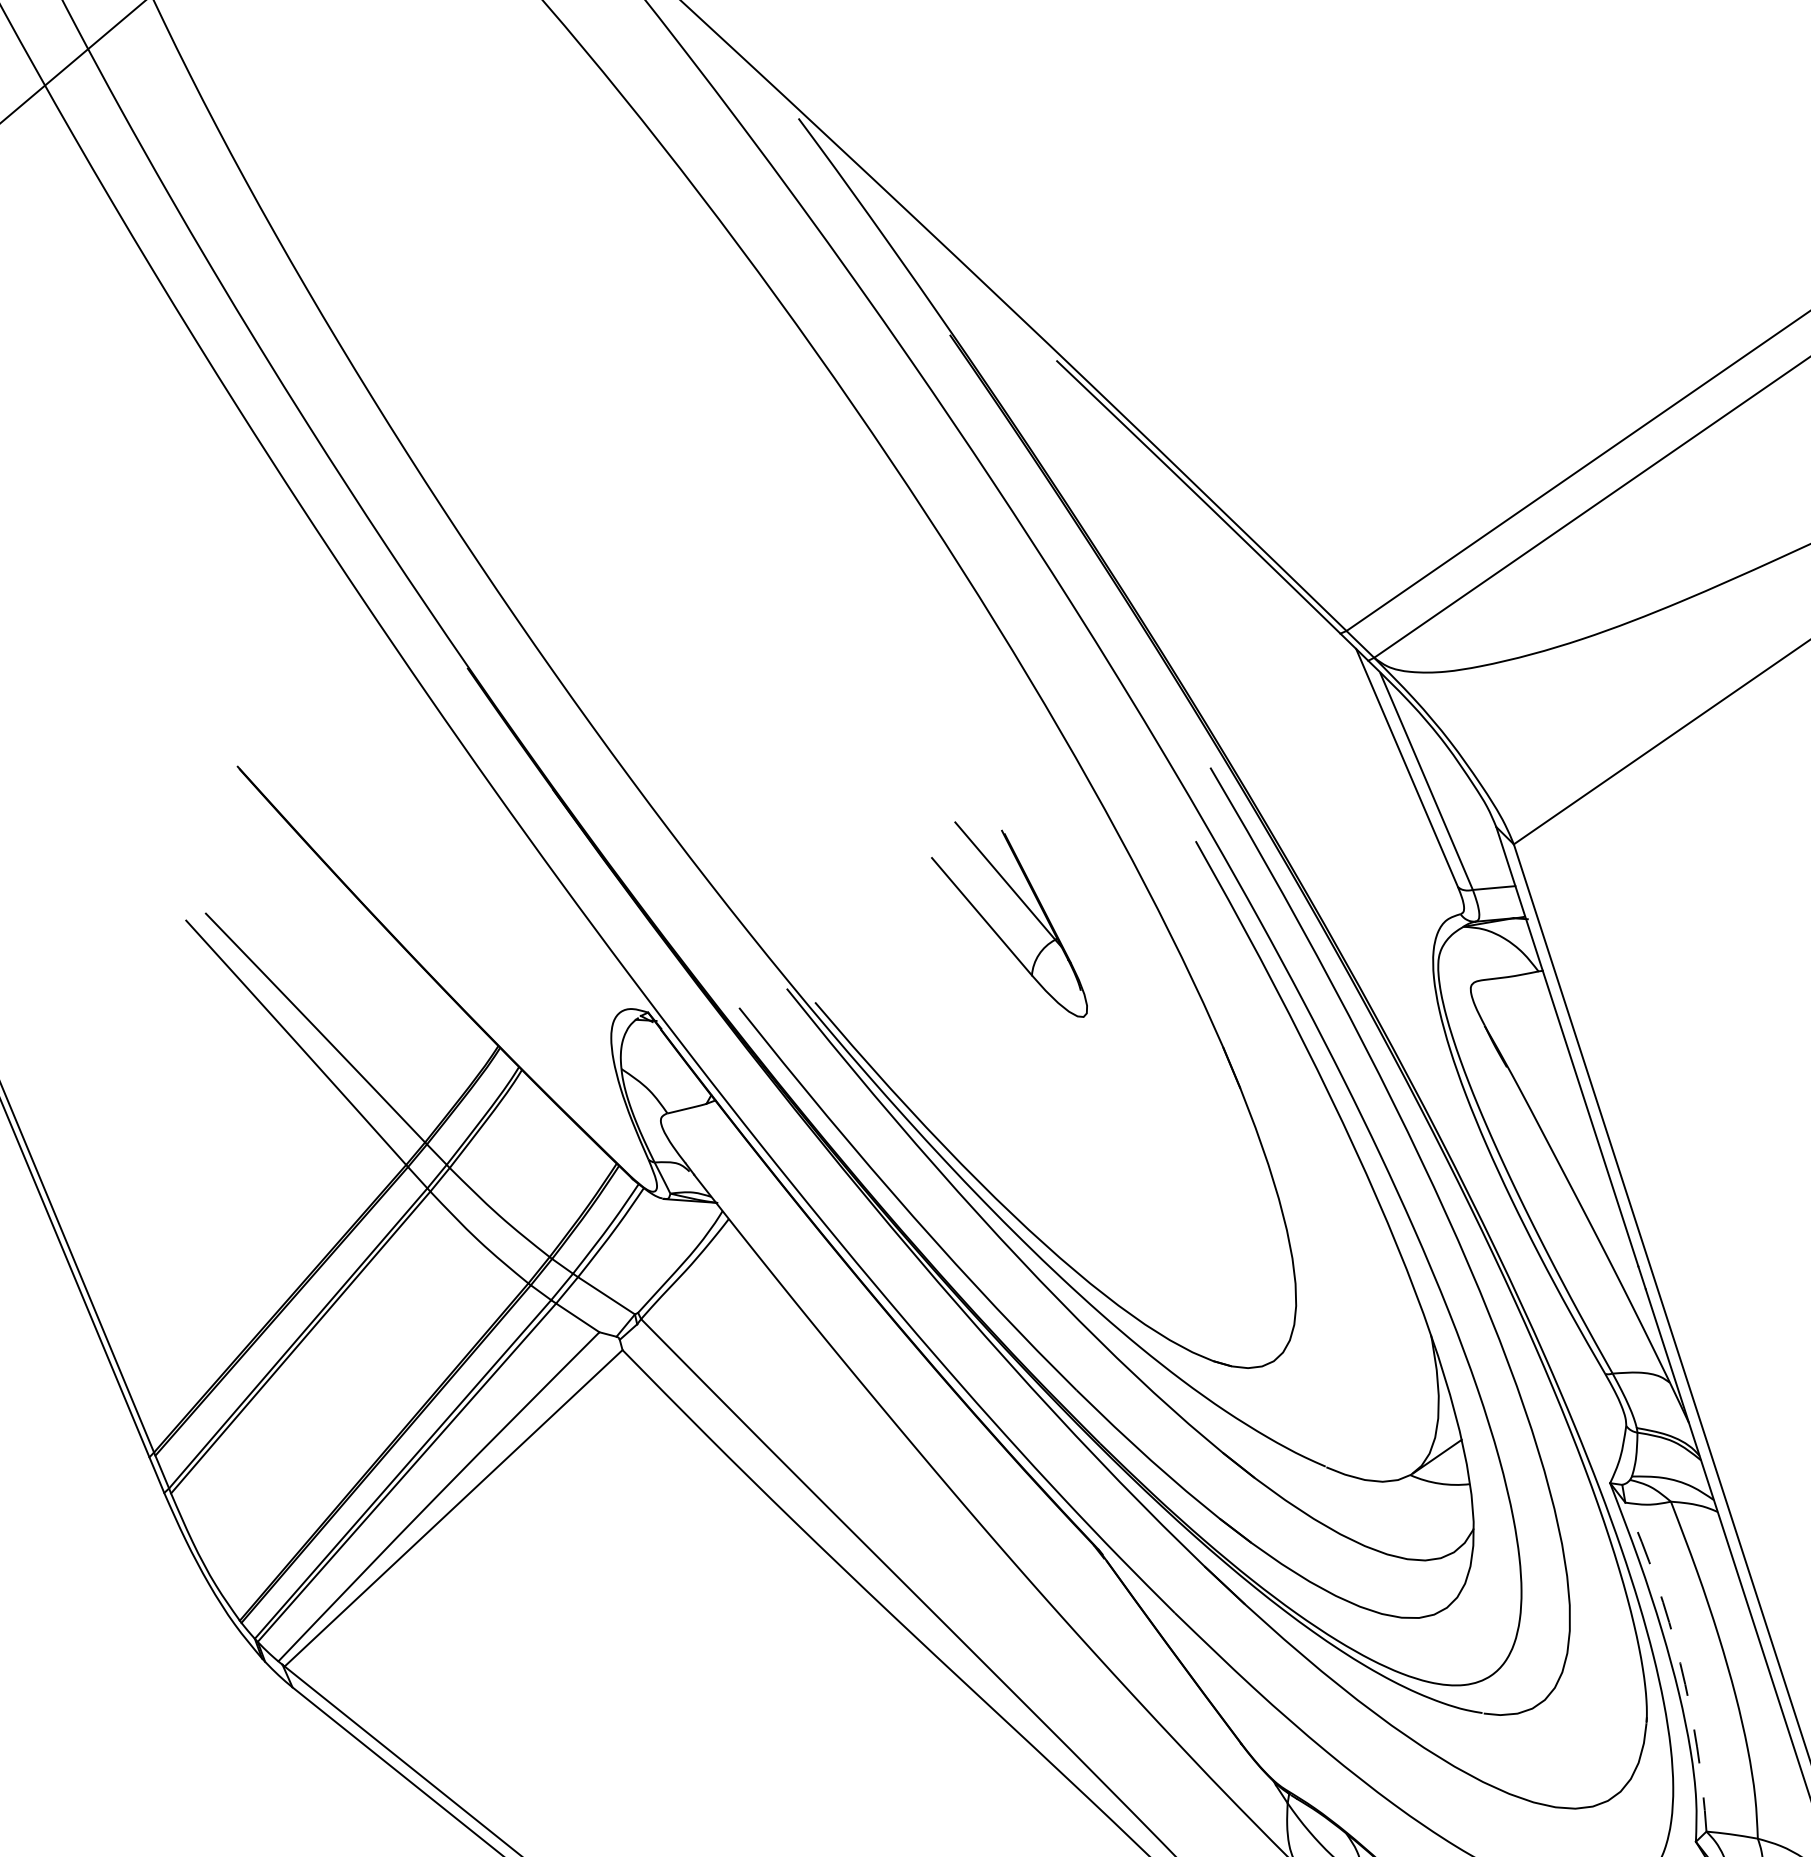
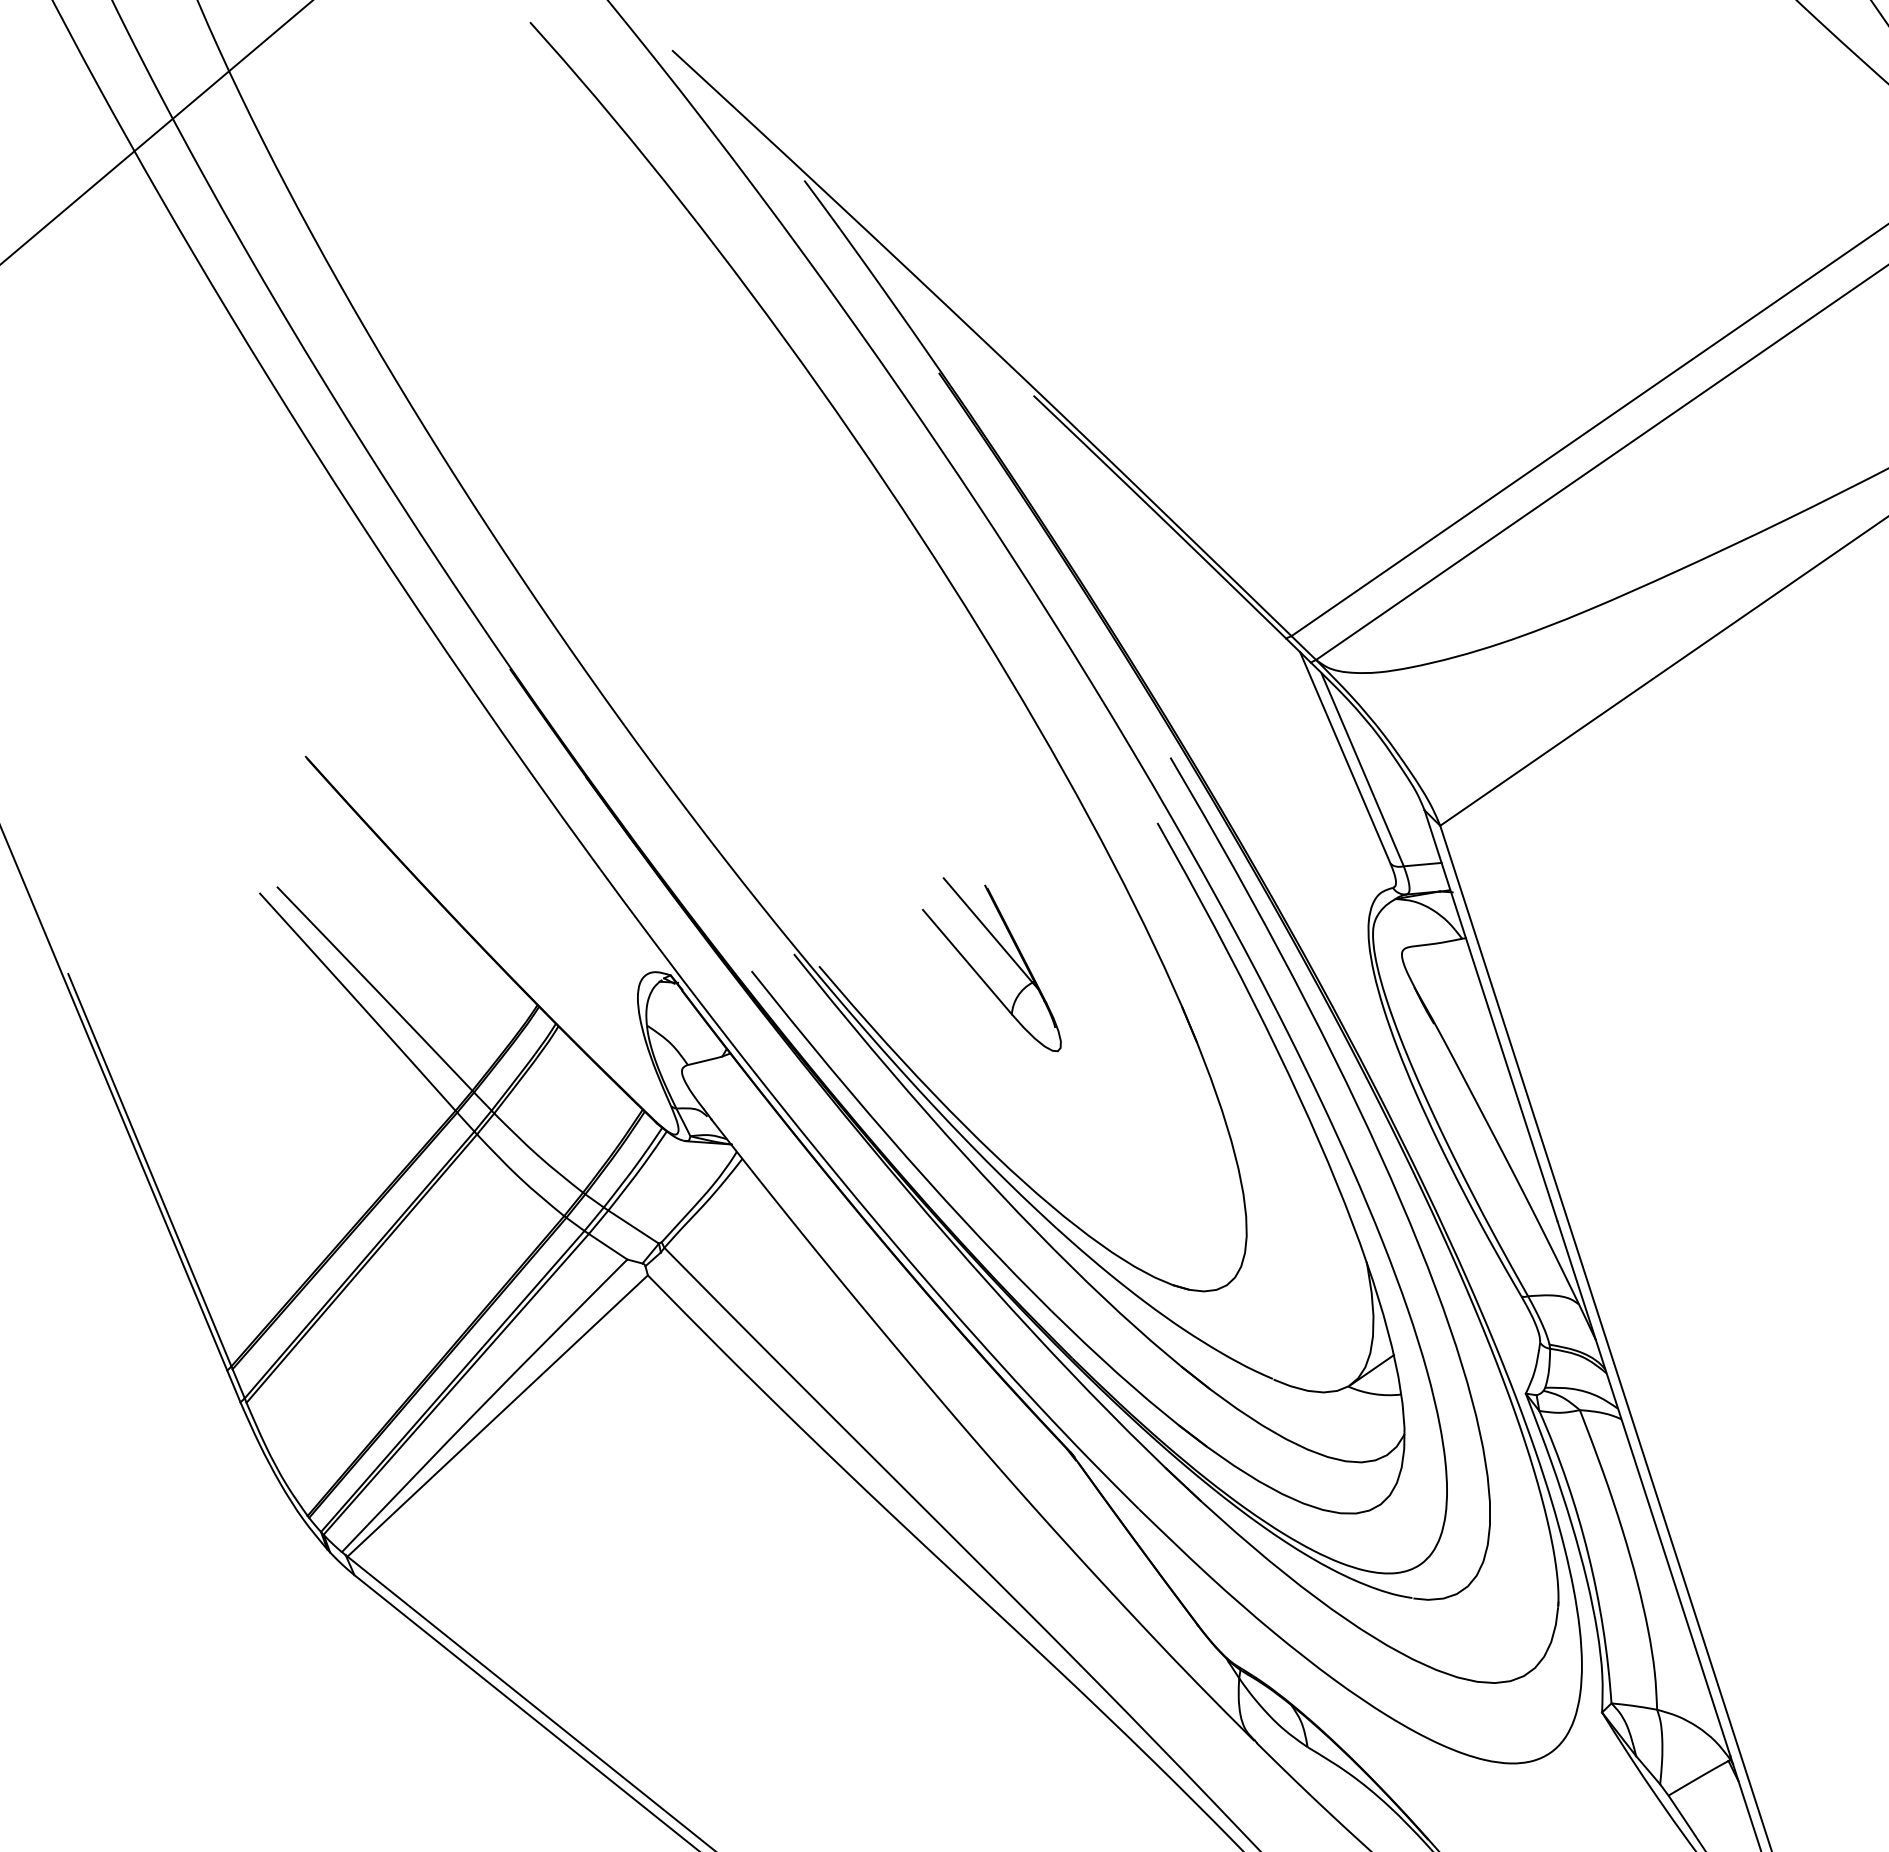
part: (996, 931) -> (980, 975), moved
arc: (1680, 1664) -> (1588, 1554), dashed -> solid

